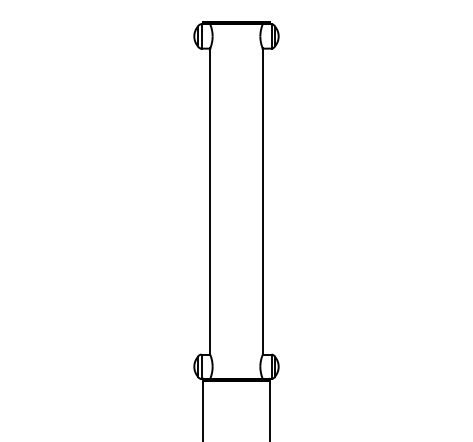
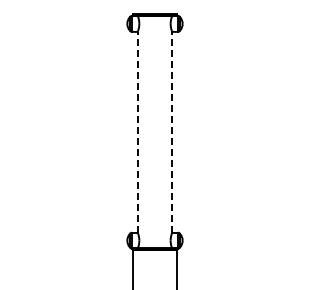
line: (209, 201) -> (137, 132), solid -> dashed
line: (263, 201) -> (172, 132), solid -> dashed

